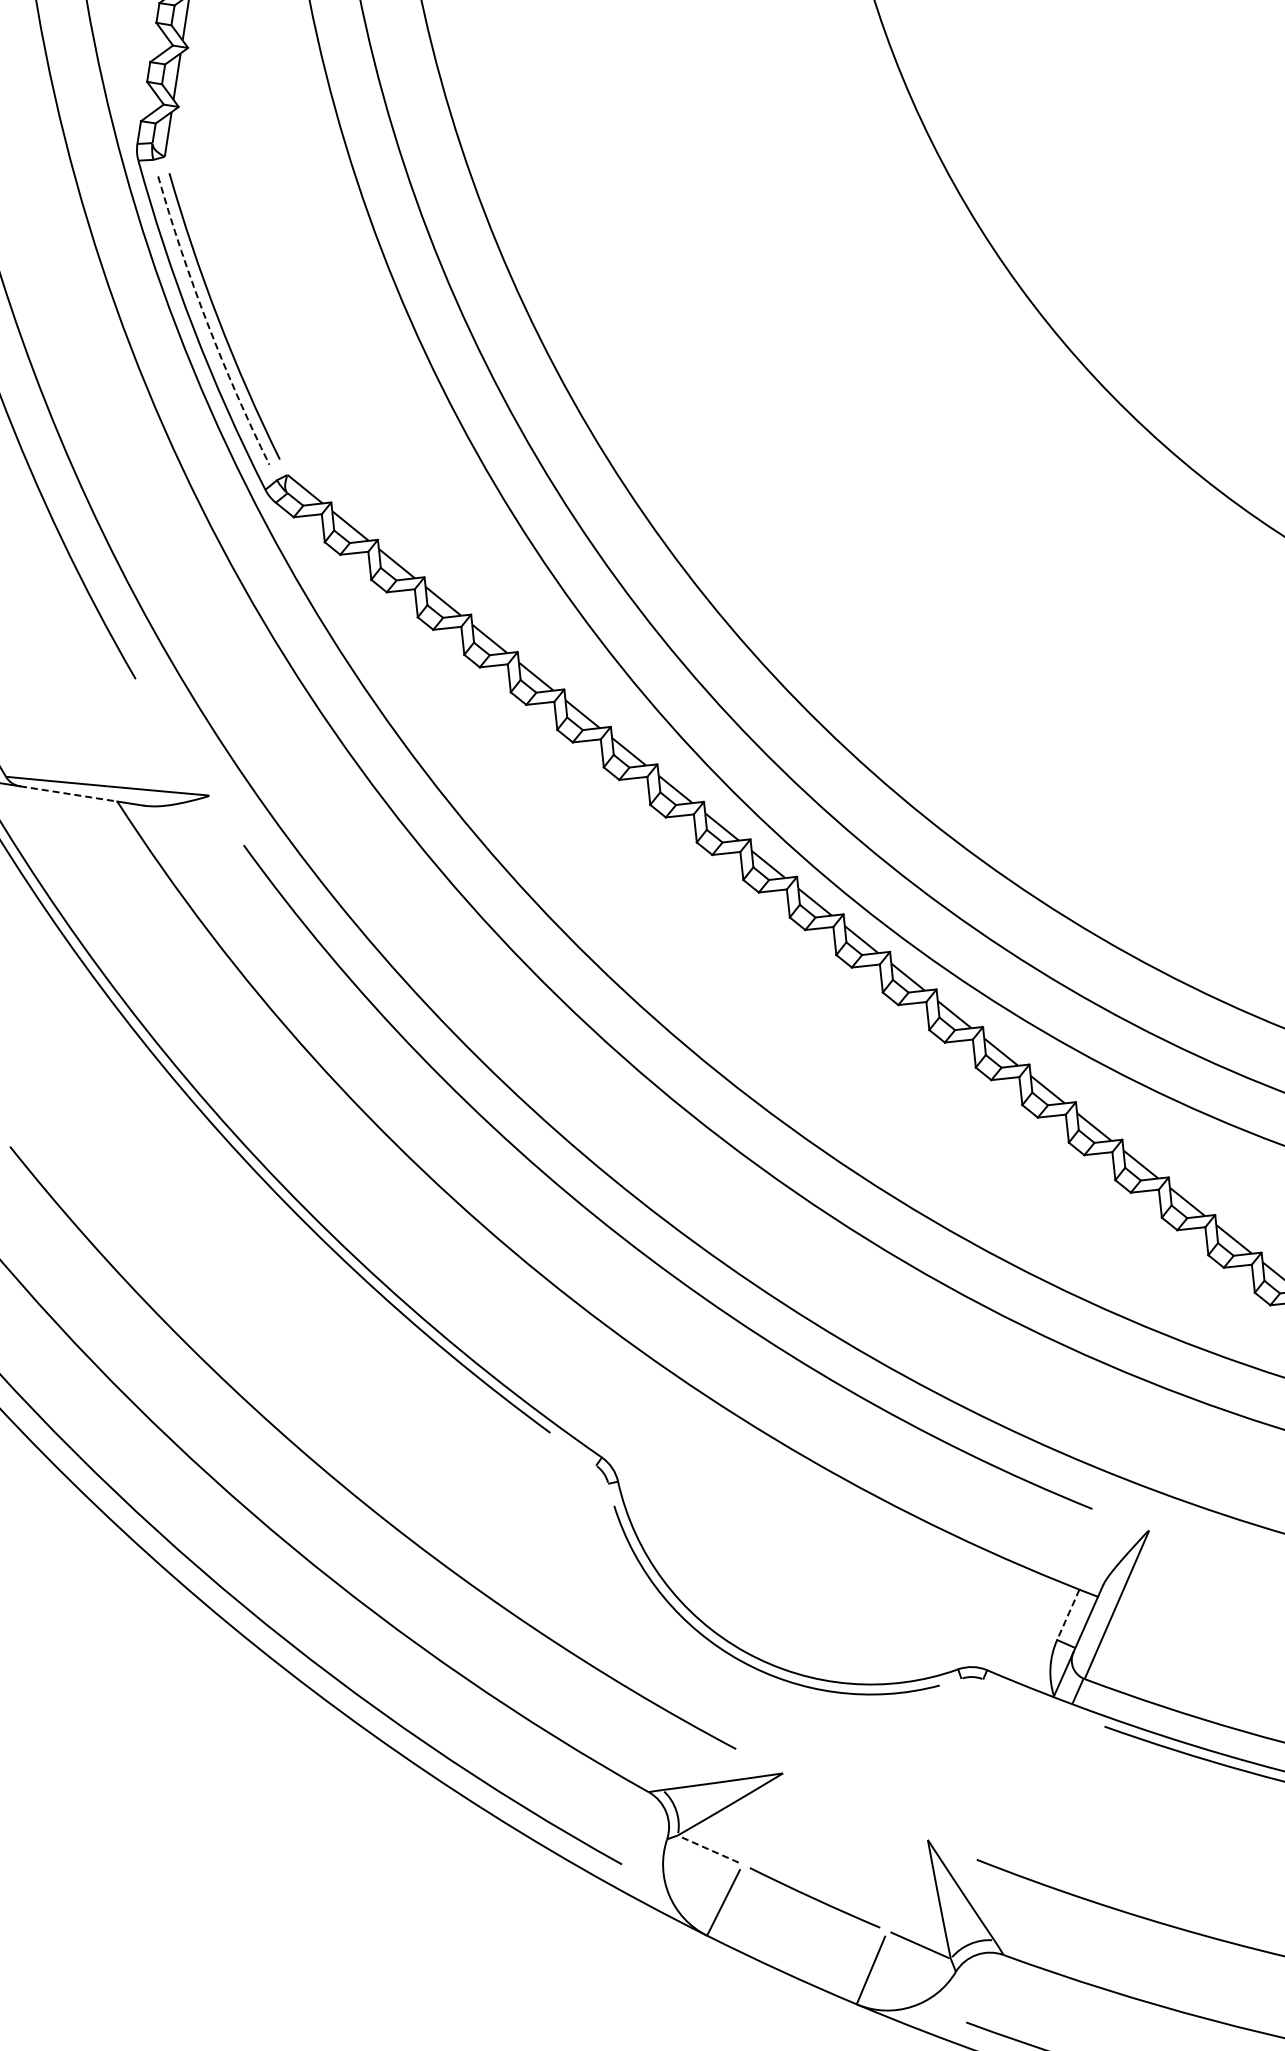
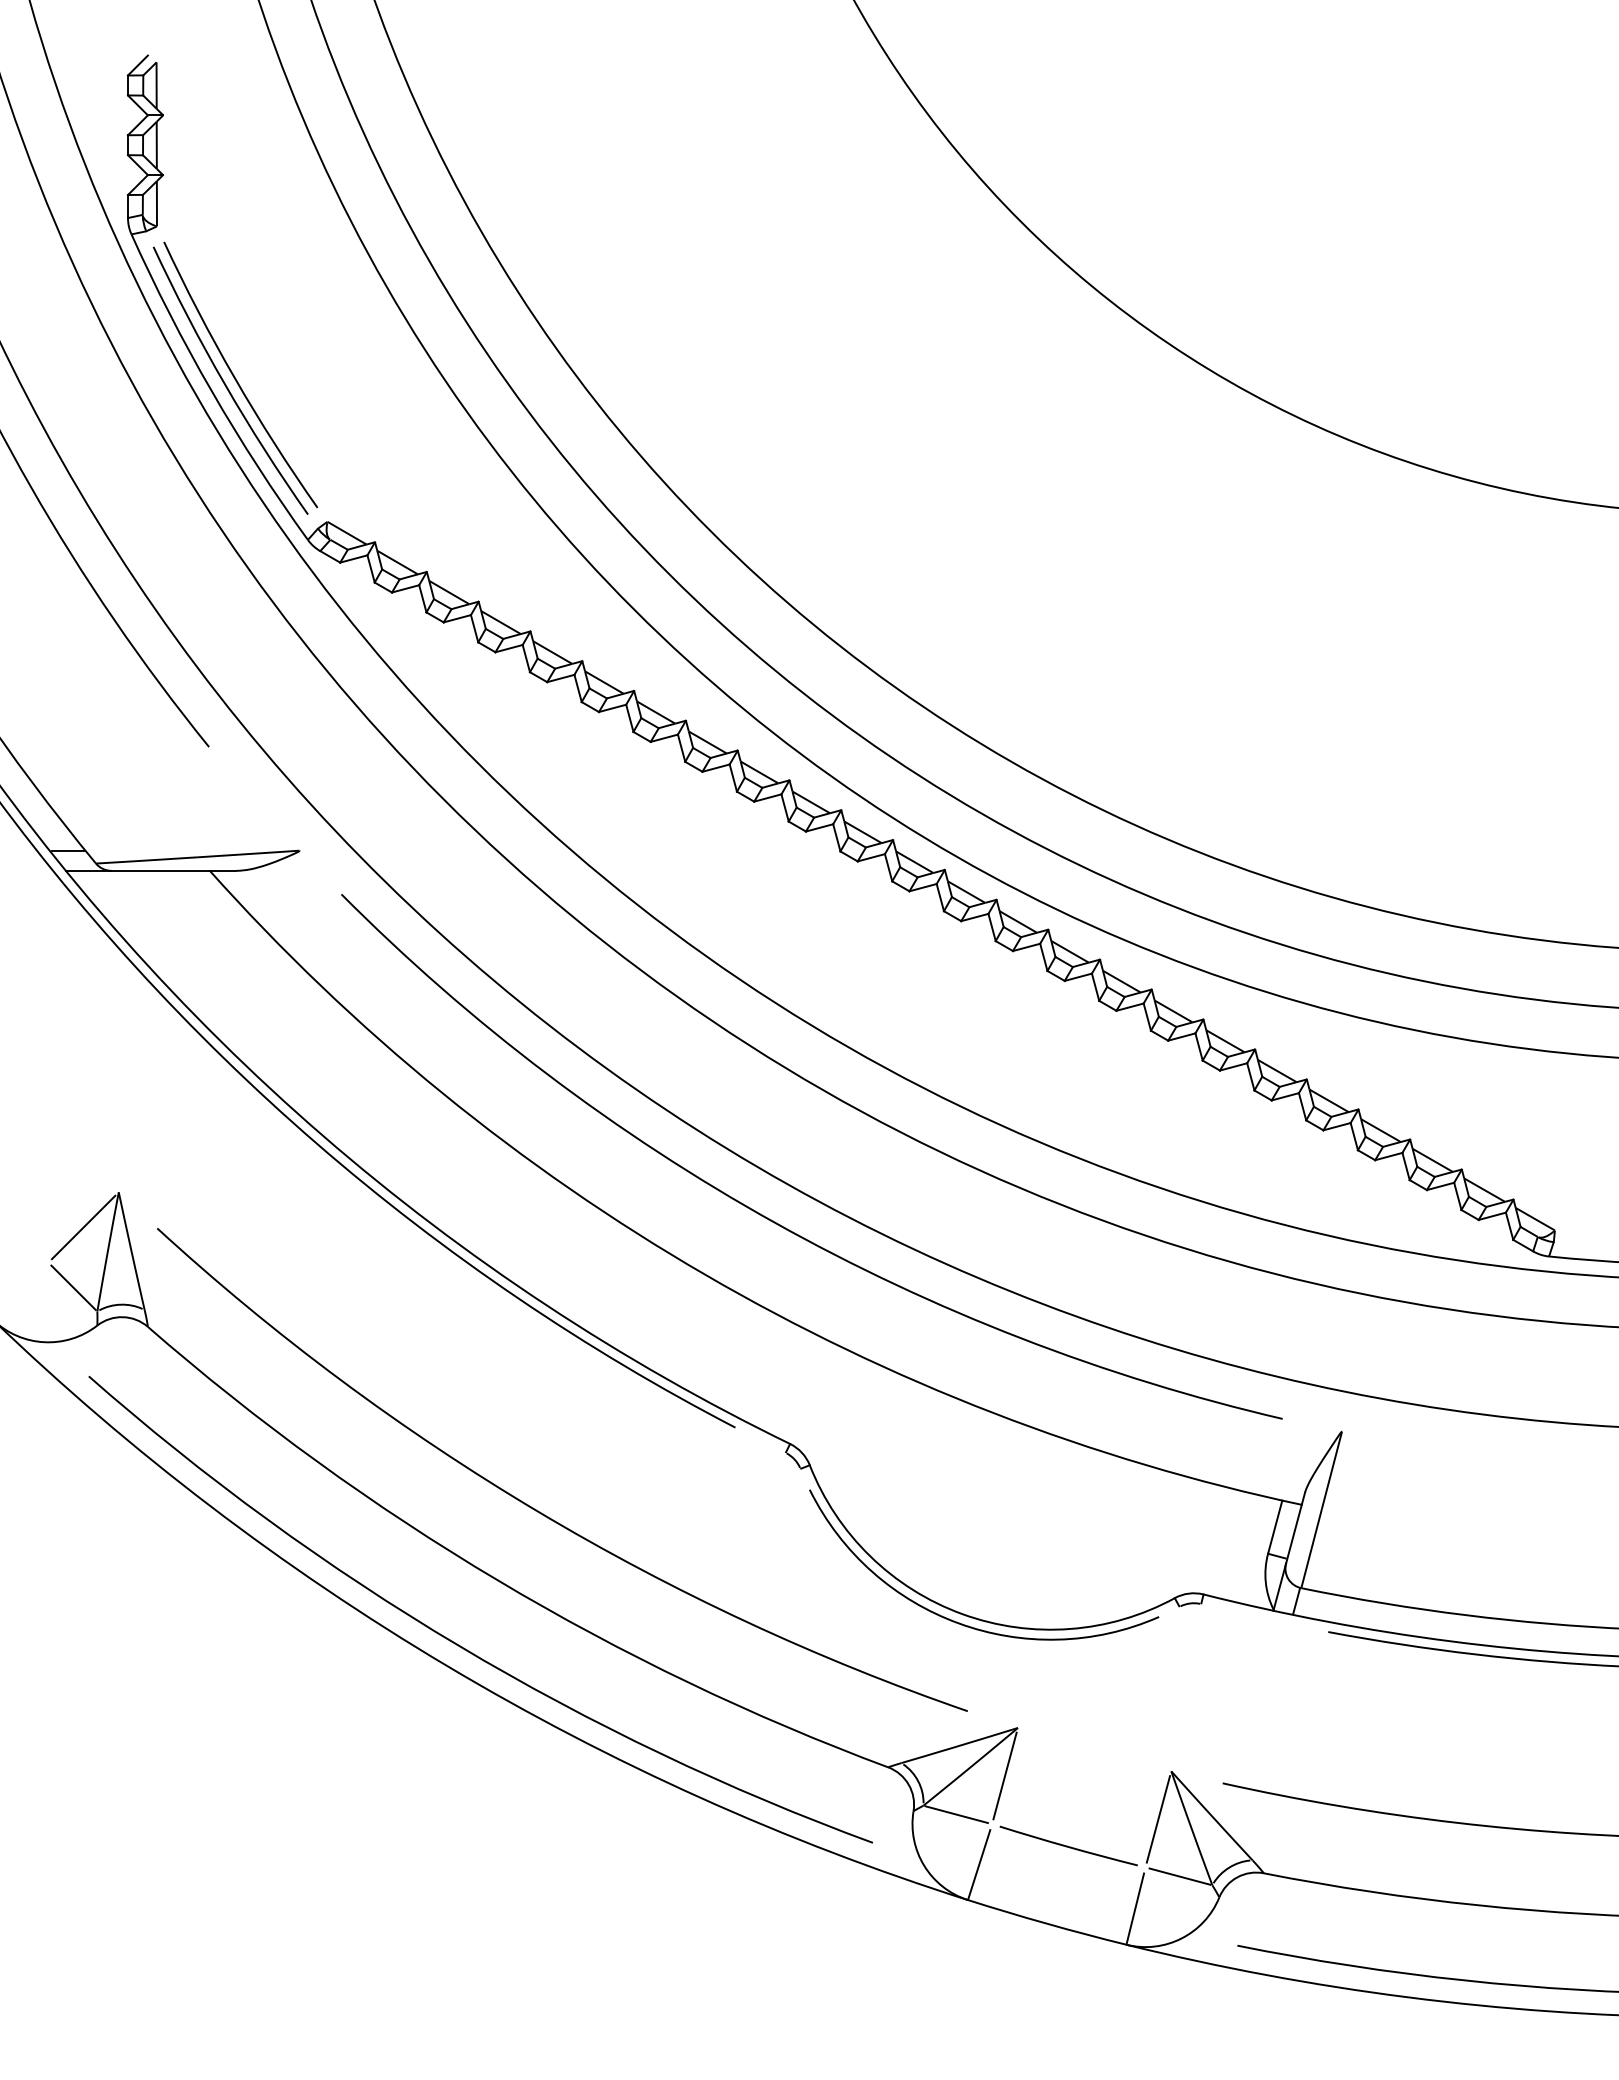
arc: (207, 323) -> (224, 384), dashed -> solid
line: (69, 793) -> (161, 870), dashed -> solid
line: (1068, 1615) -> (1275, 1527), dashed -> solid
line: (762, 1818) -> (1004, 1775), added
line: (708, 1849) -> (956, 1814), dashed -> solid
line: (907, 1885) -> (1158, 1819), added

